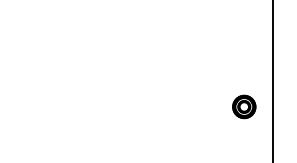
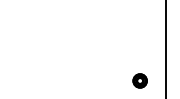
part: (243, 106) -> (139, 80), moved

